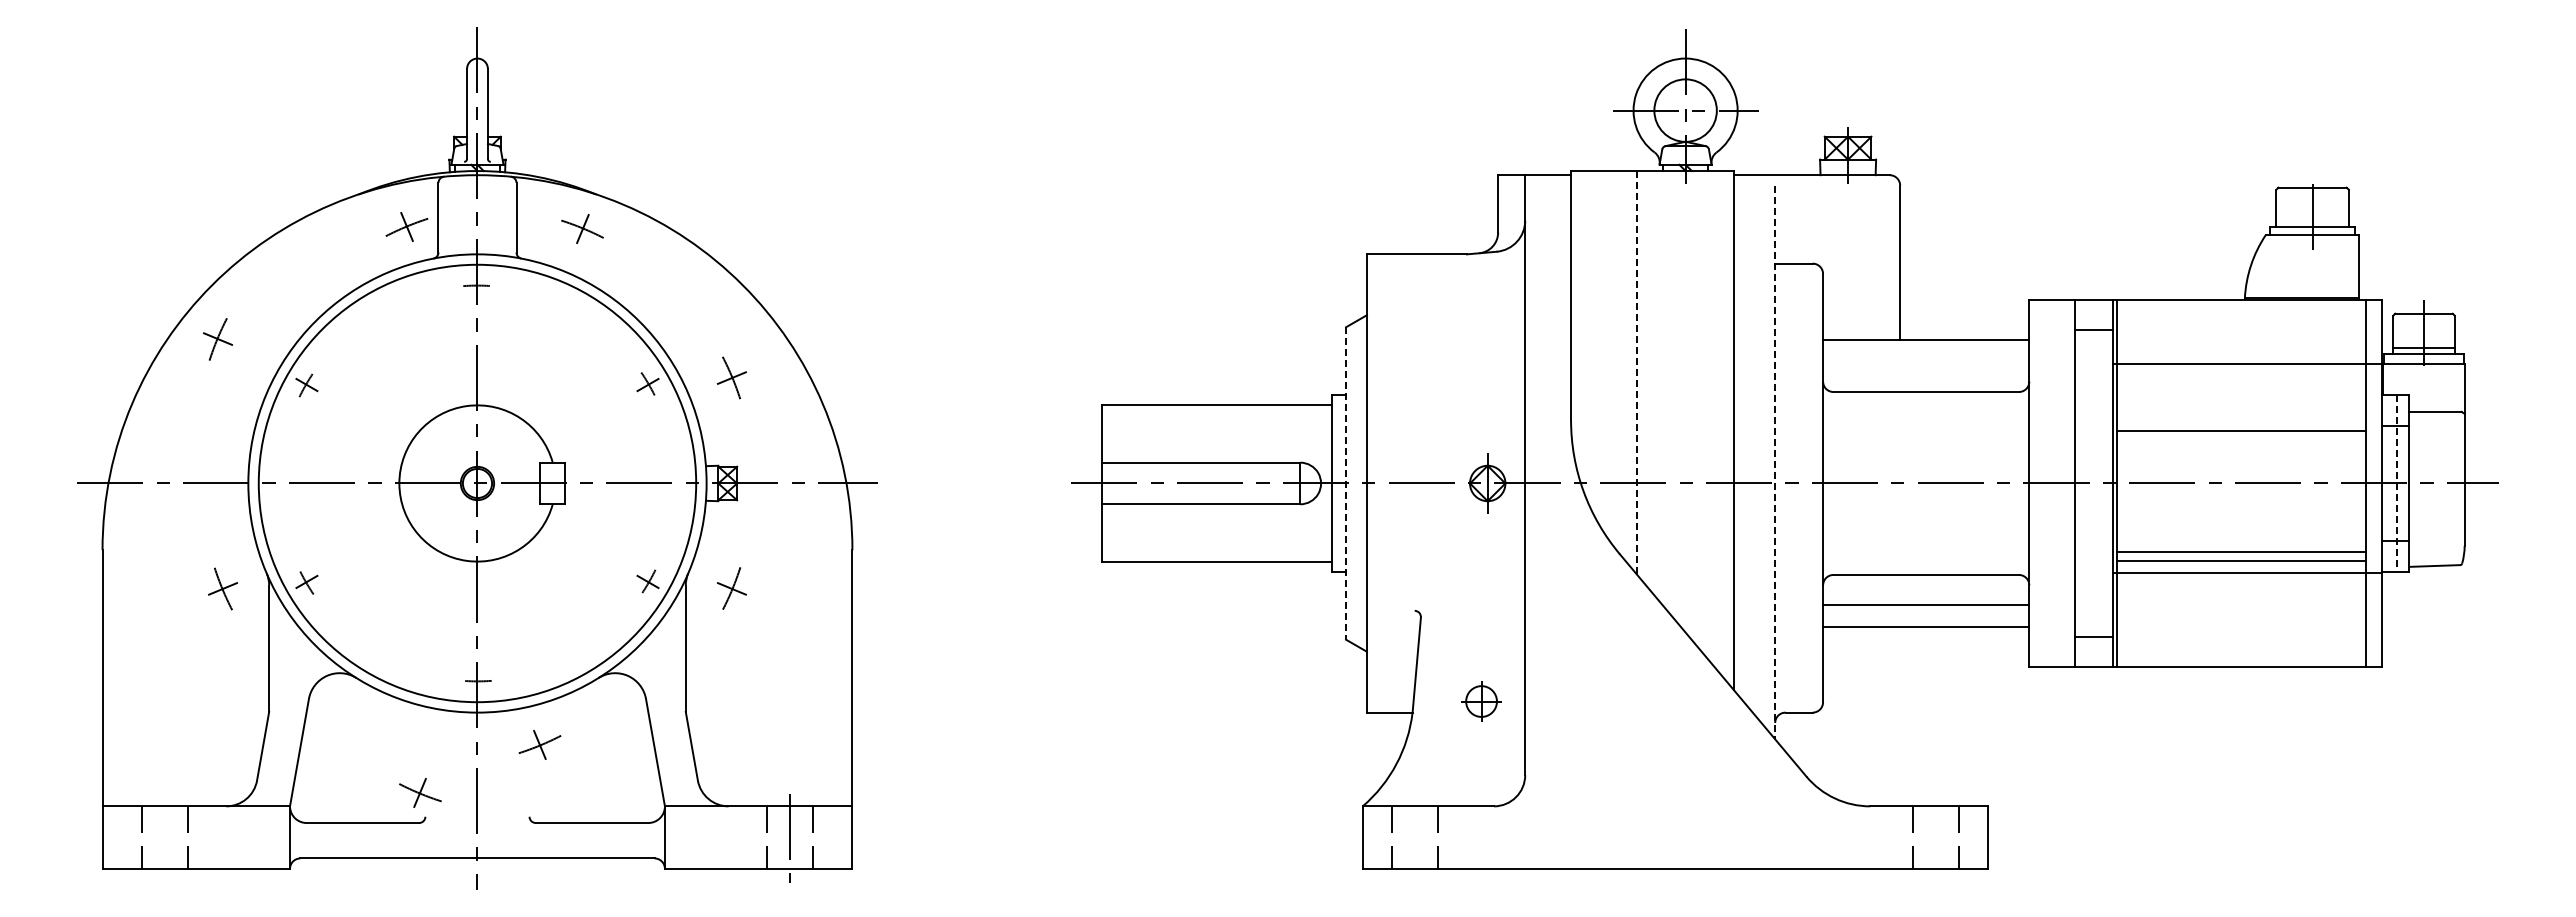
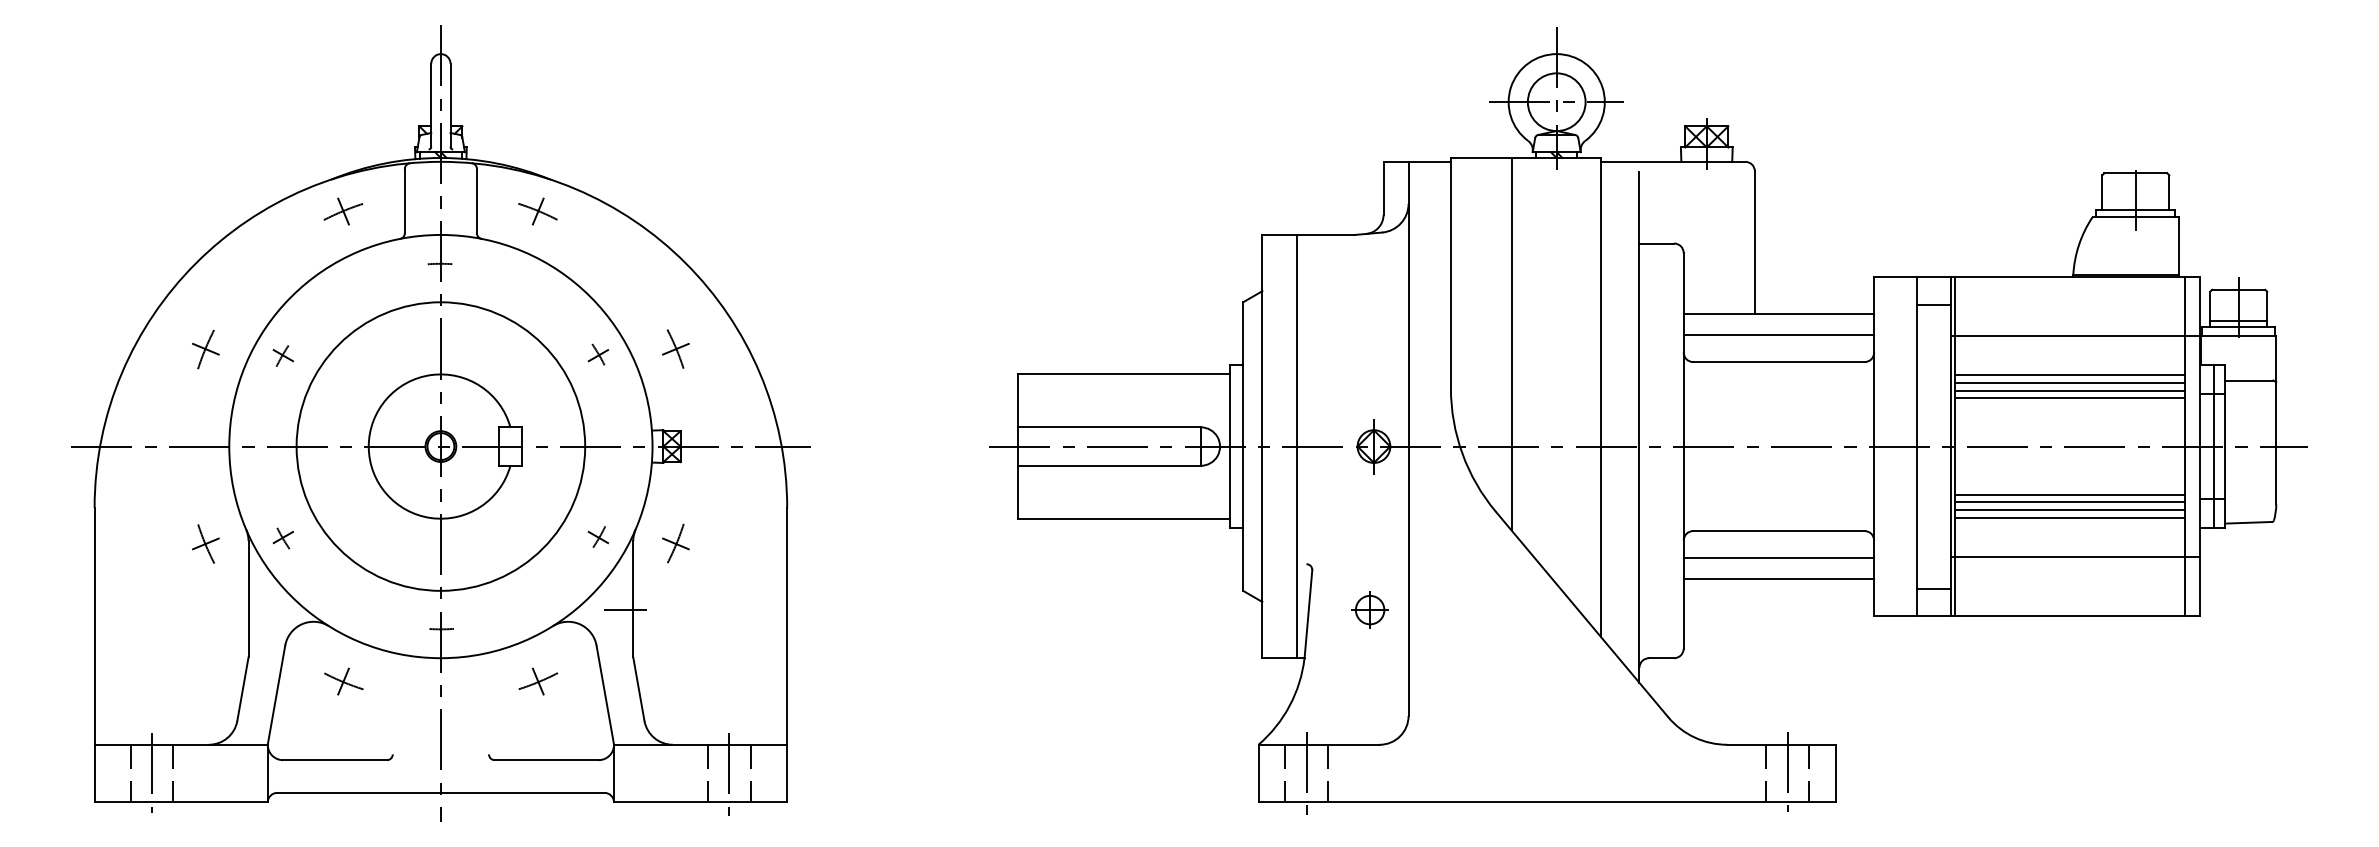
part: (406, 226) -> (343, 211), moved
part: (217, 339) -> (205, 349), moved
line: (1926, 362) -> (1779, 334), added
line: (1636, 372) -> (1511, 344), dashed -> solid
line: (2240, 406) -> (2069, 375), added
line: (2240, 414) -> (2069, 382), added
line: (2240, 423) -> (2069, 391), added
line: (1775, 462) -> (1639, 427), dashed -> solid
circle: (477, 483) -> (440, 446), size x0.71
line: (1346, 483) -> (1243, 446), dashed -> solid
line: (1404, 483) -> (1297, 446), added
line: (2396, 483) -> (2213, 446), dashed -> solid
line: (2240, 535) -> (2069, 494), added
line: (2240, 543) -> (2069, 502), added
line: (2247, 573) -> (2075, 557), moved
line: (677, 660) -> (625, 610), added
part: (1481, 701) -> (1370, 610), moved
part: (539, 744) -> (537, 681), moved
part: (420, 792) -> (343, 681), moved
line: (1935, 835) -> (1787, 771), added
line: (165, 836) -> (152, 772), added
line: (1414, 836) -> (1306, 772), added

